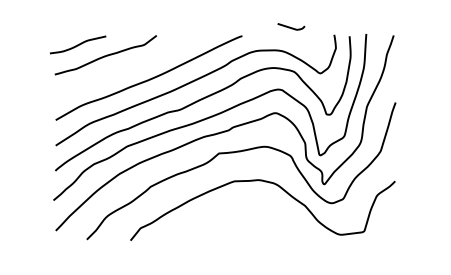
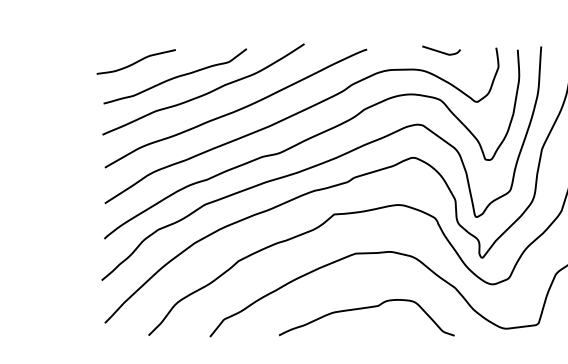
curve: (290, 26) -> (440, 50), moved
curve: (128, 66) -> (207, 92), added
curve: (239, 221) -> (363, 310), added

